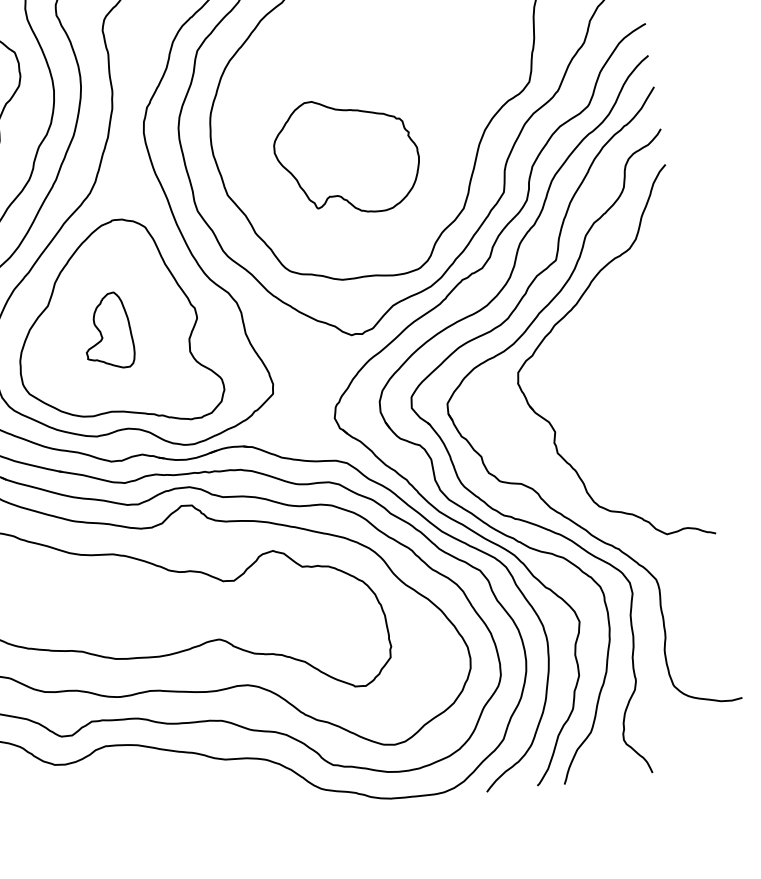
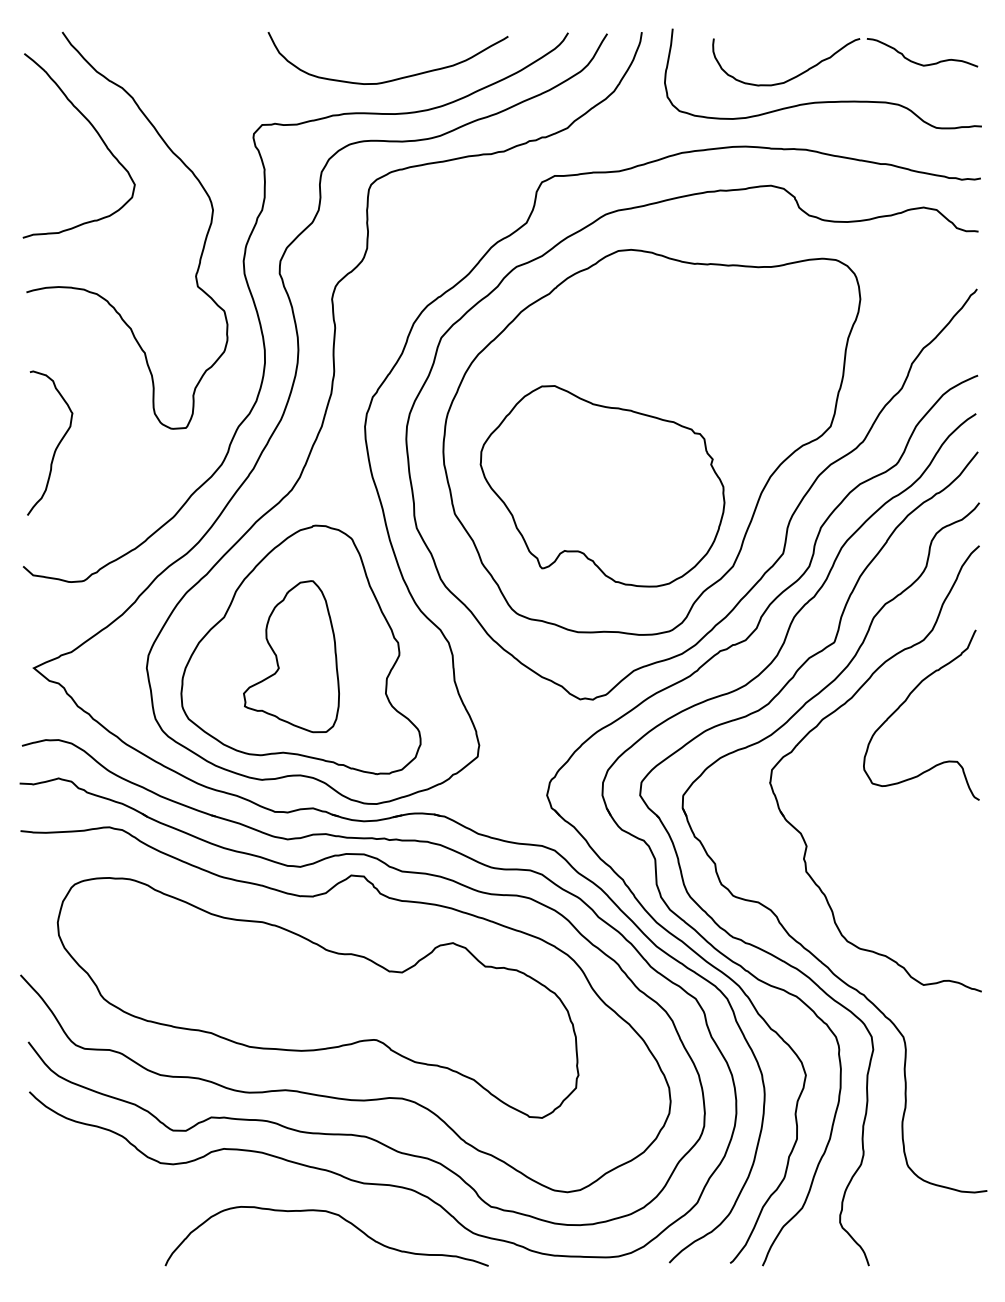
part: (346, 156) -> (602, 486), size x1.43
curve: (622, 301) -> (906, 701), added
part: (107, 331) -> (291, 656), size x1.67
curve: (202, 788) -> (332, 1214), added

